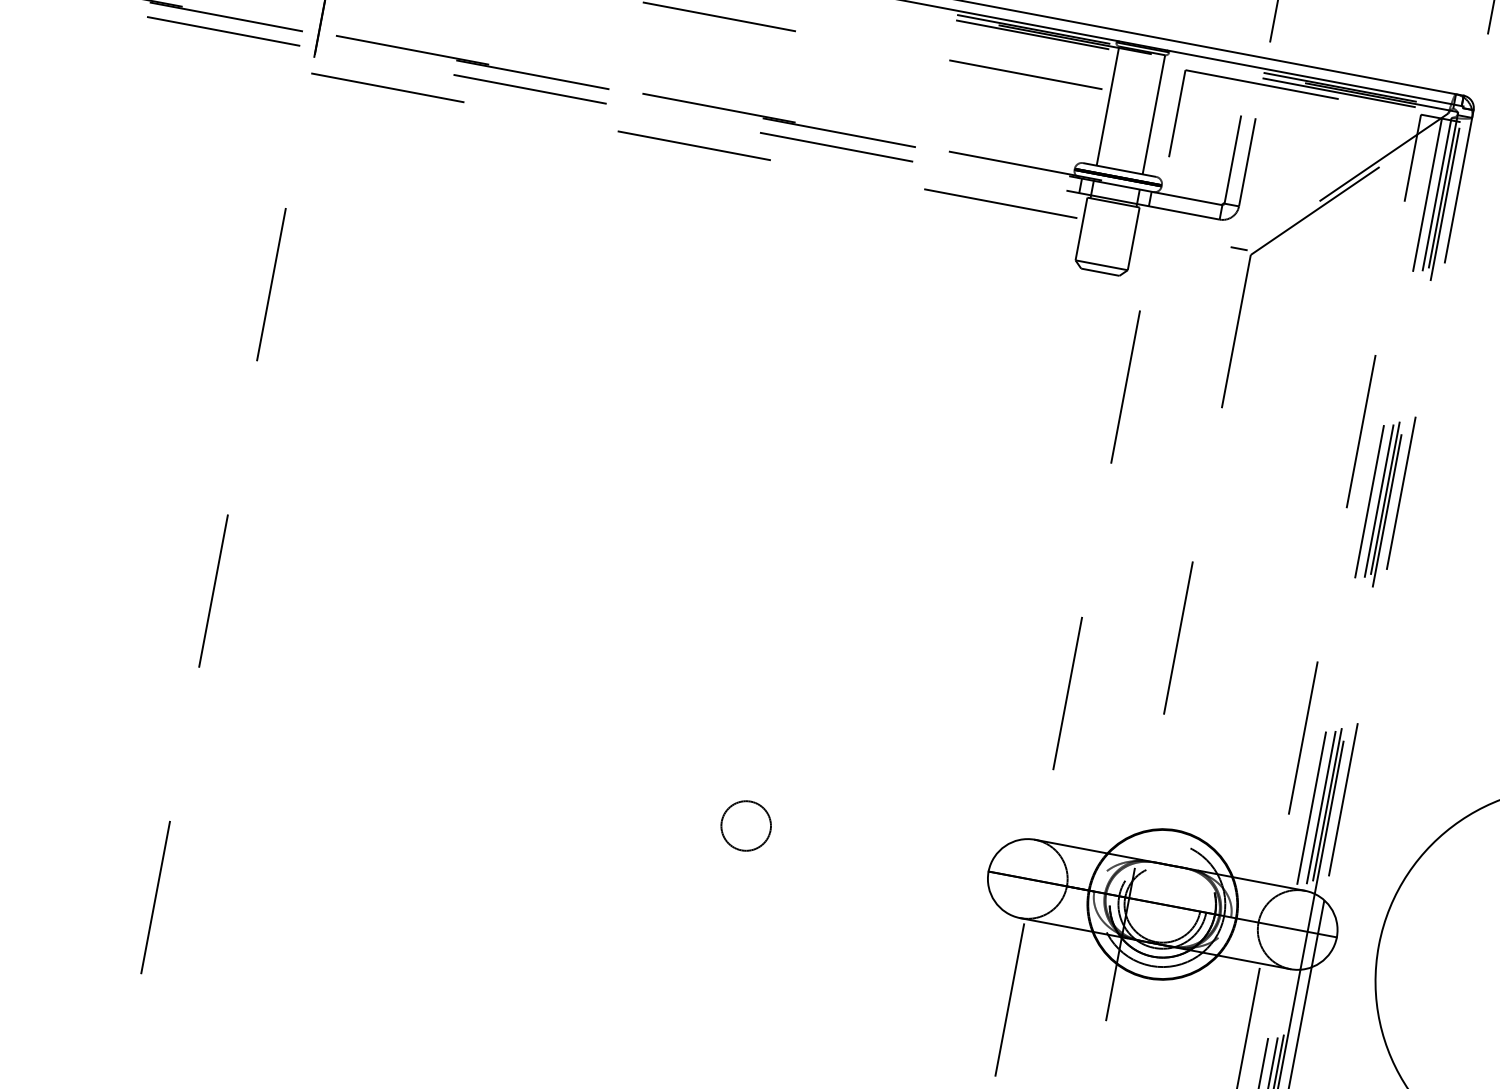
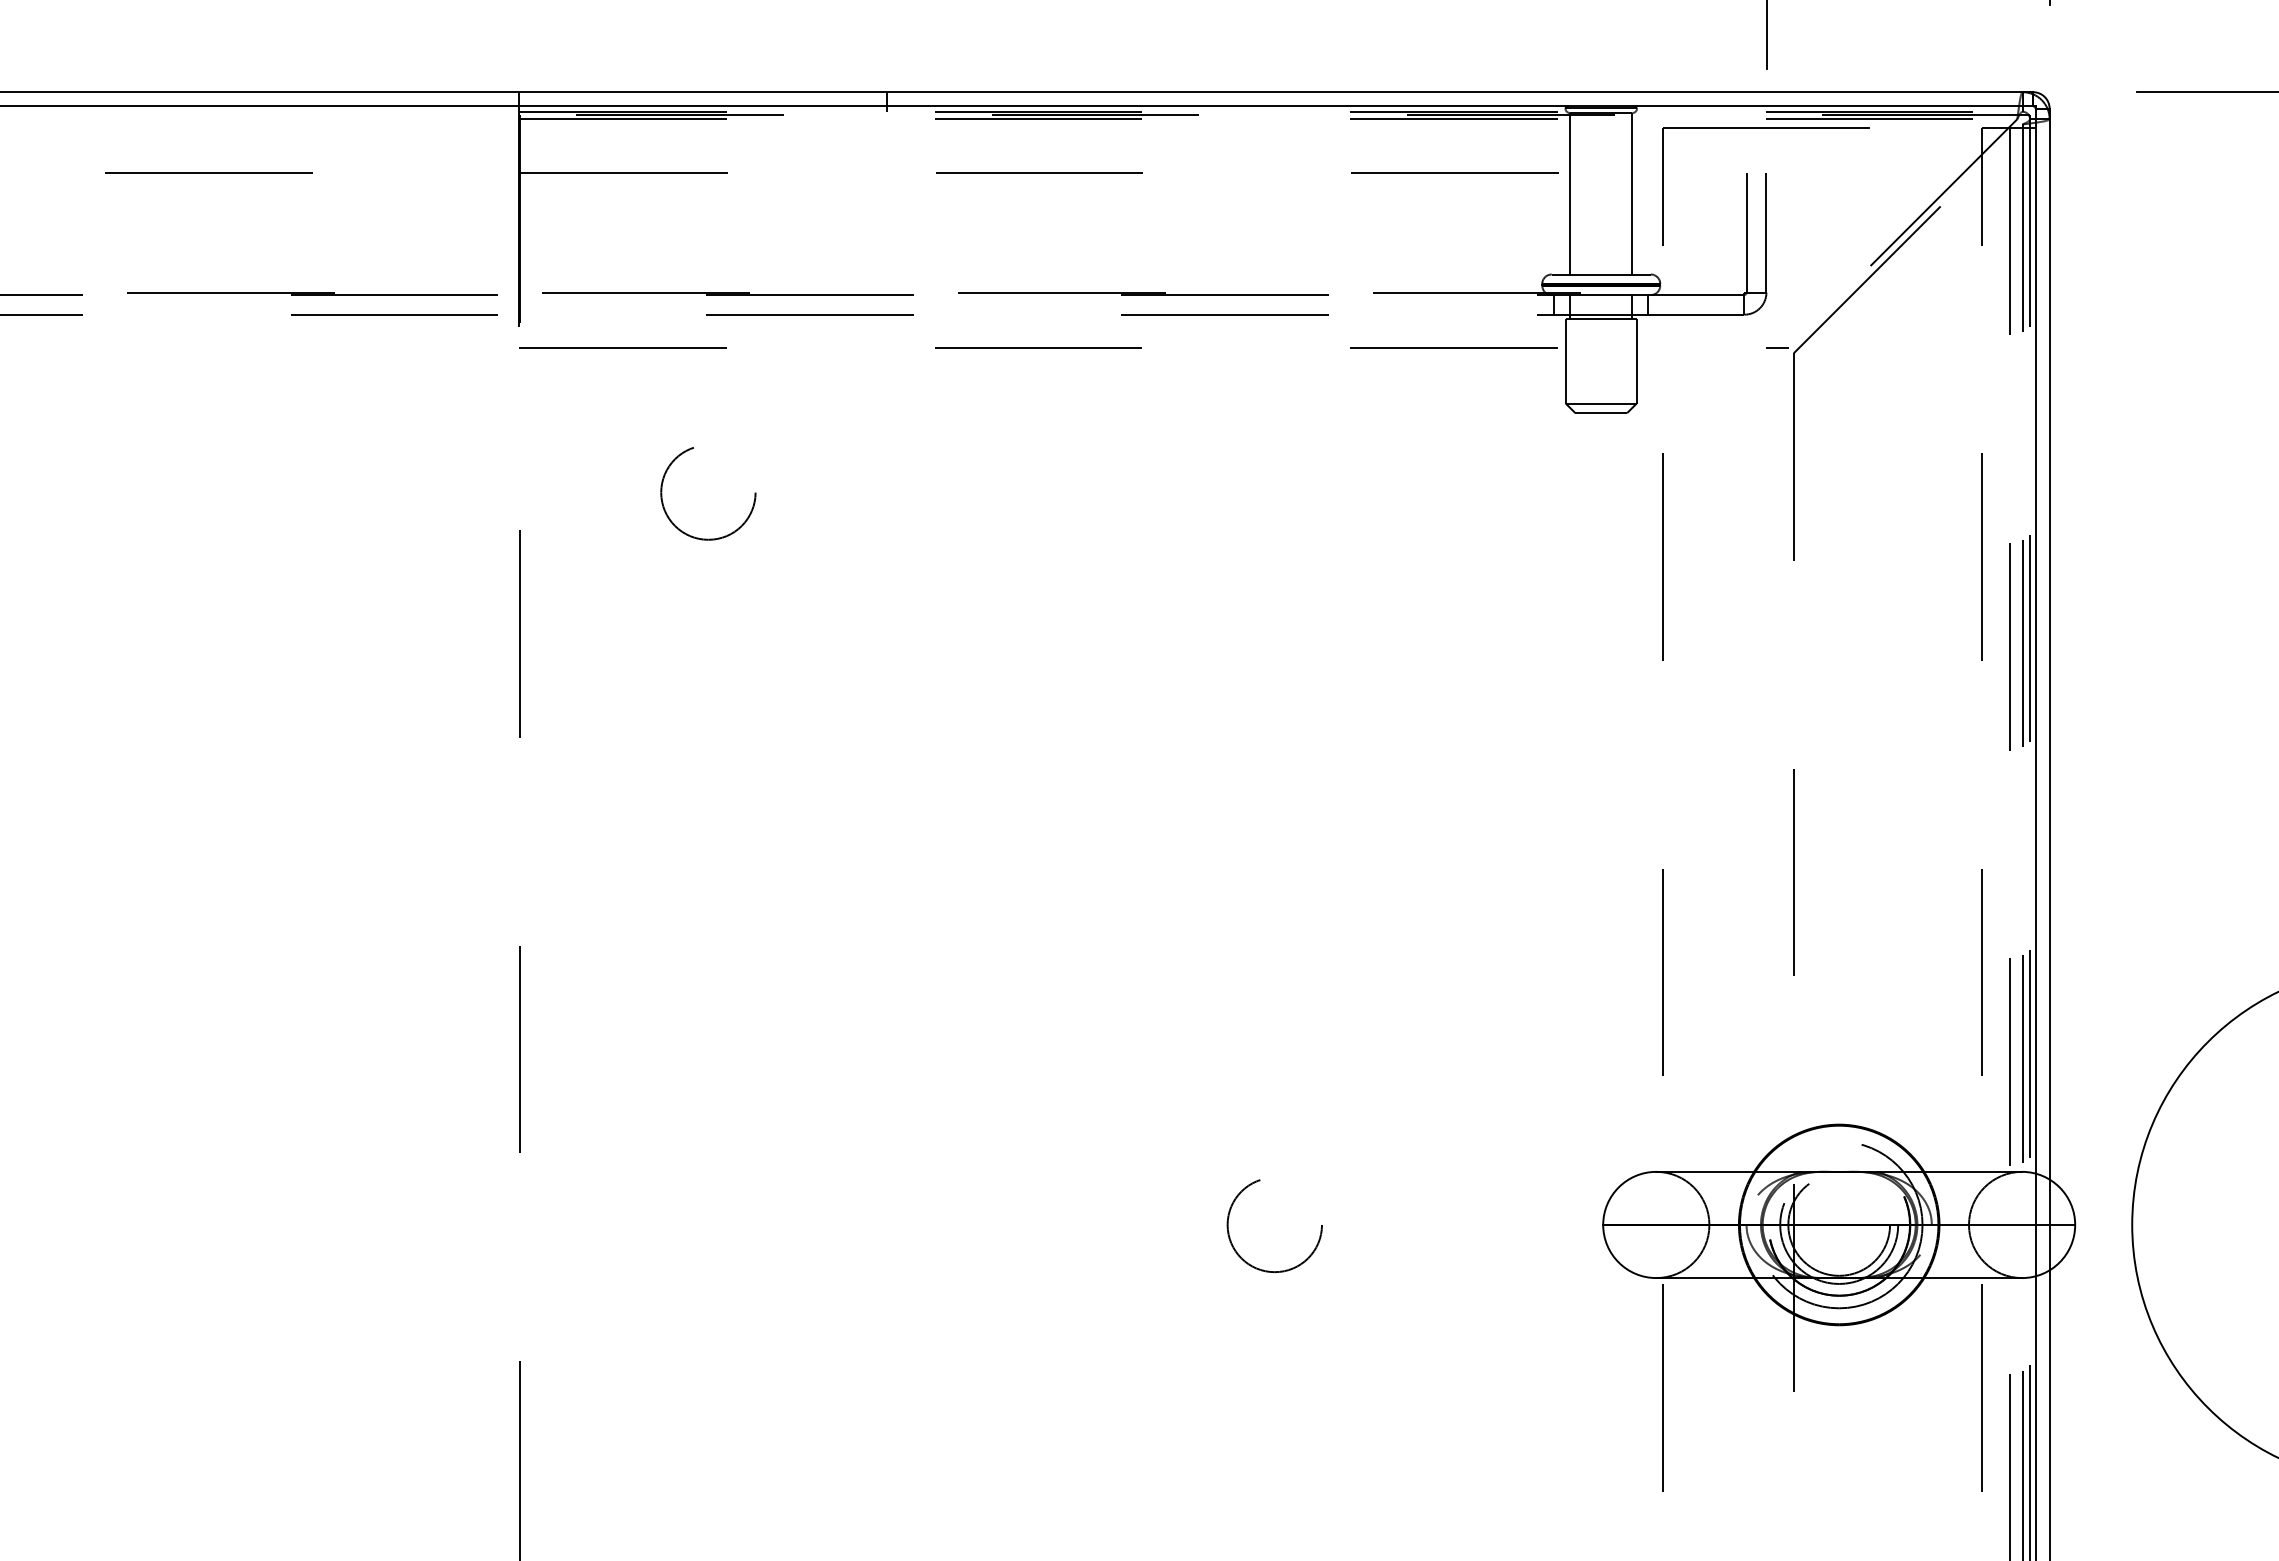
circle: (430, 207) -> (708, 493), added
line: (1389, 499) -> (2035, 639), dashed -> solid
line: (1398, 505) -> (2049, 644), dashed -> solid
circle: (746, 826) -> (1274, 1225), size x1.43

